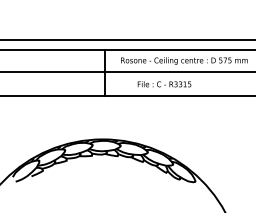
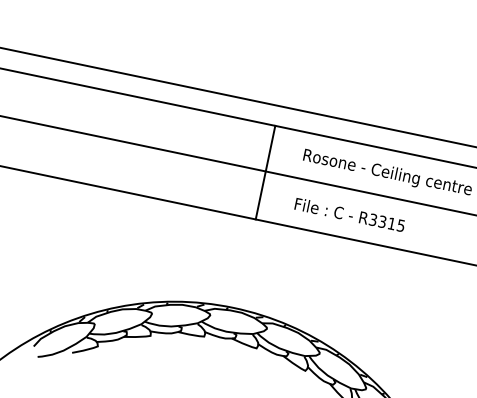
text: (164, 84) -> (349, 215), moved

